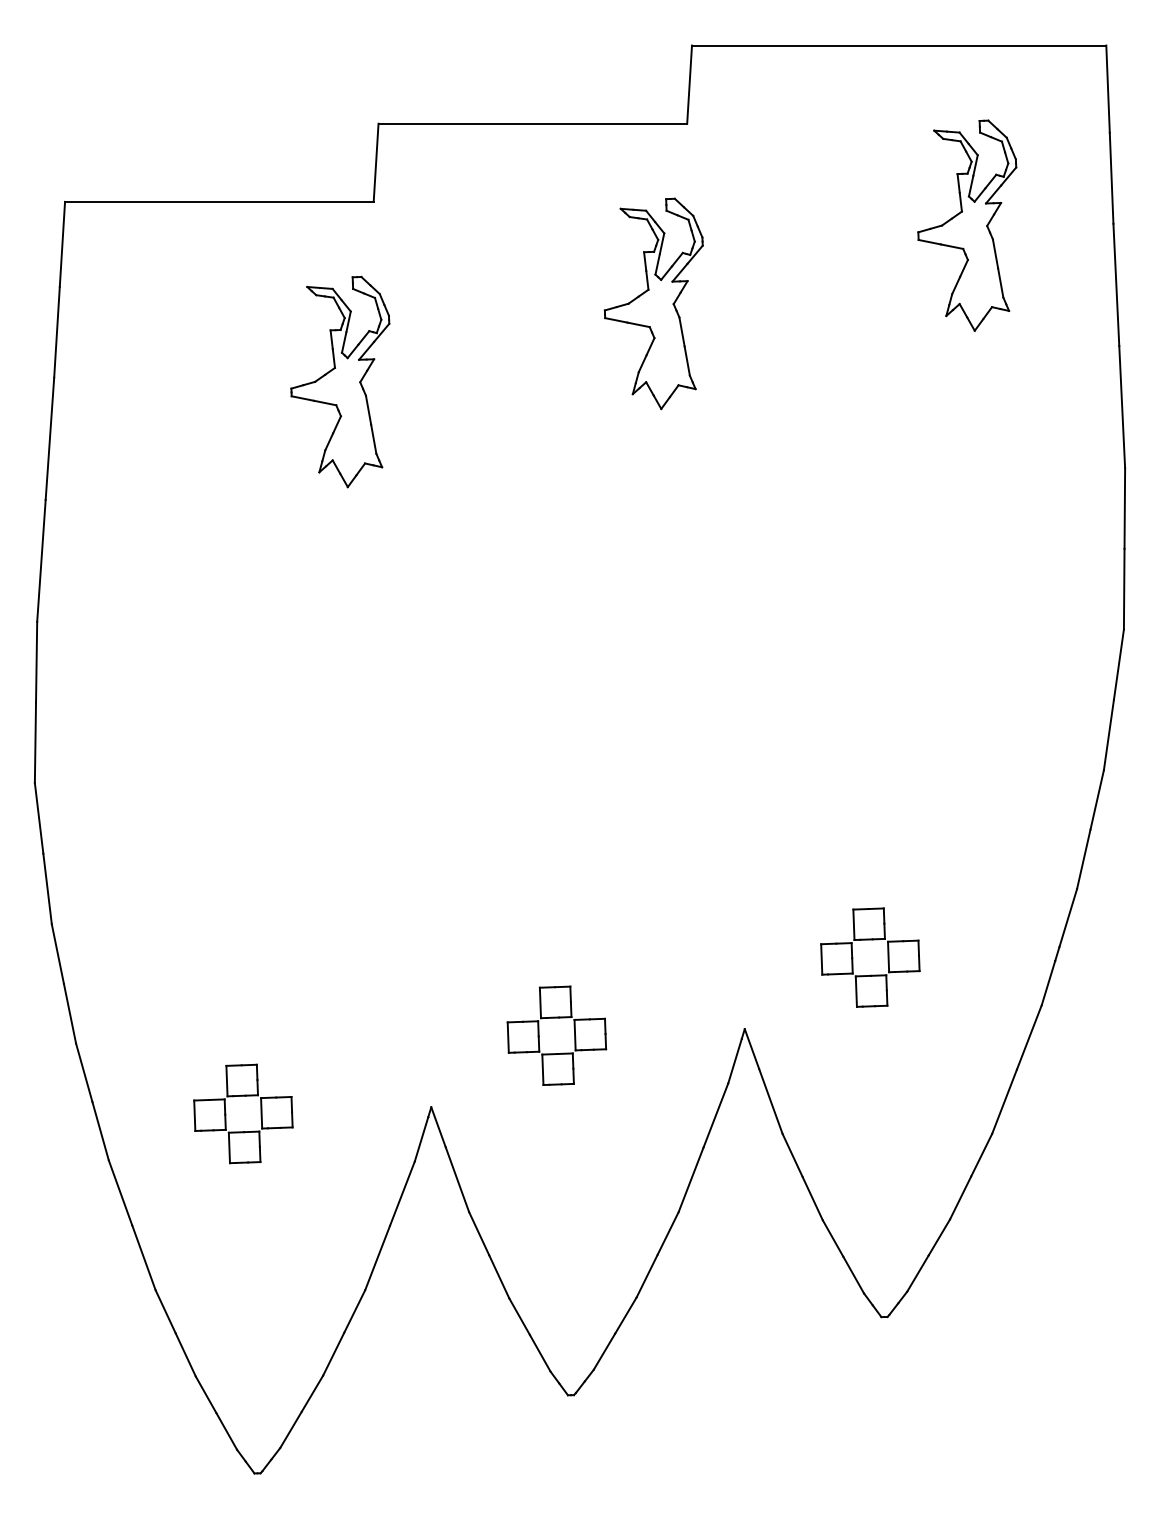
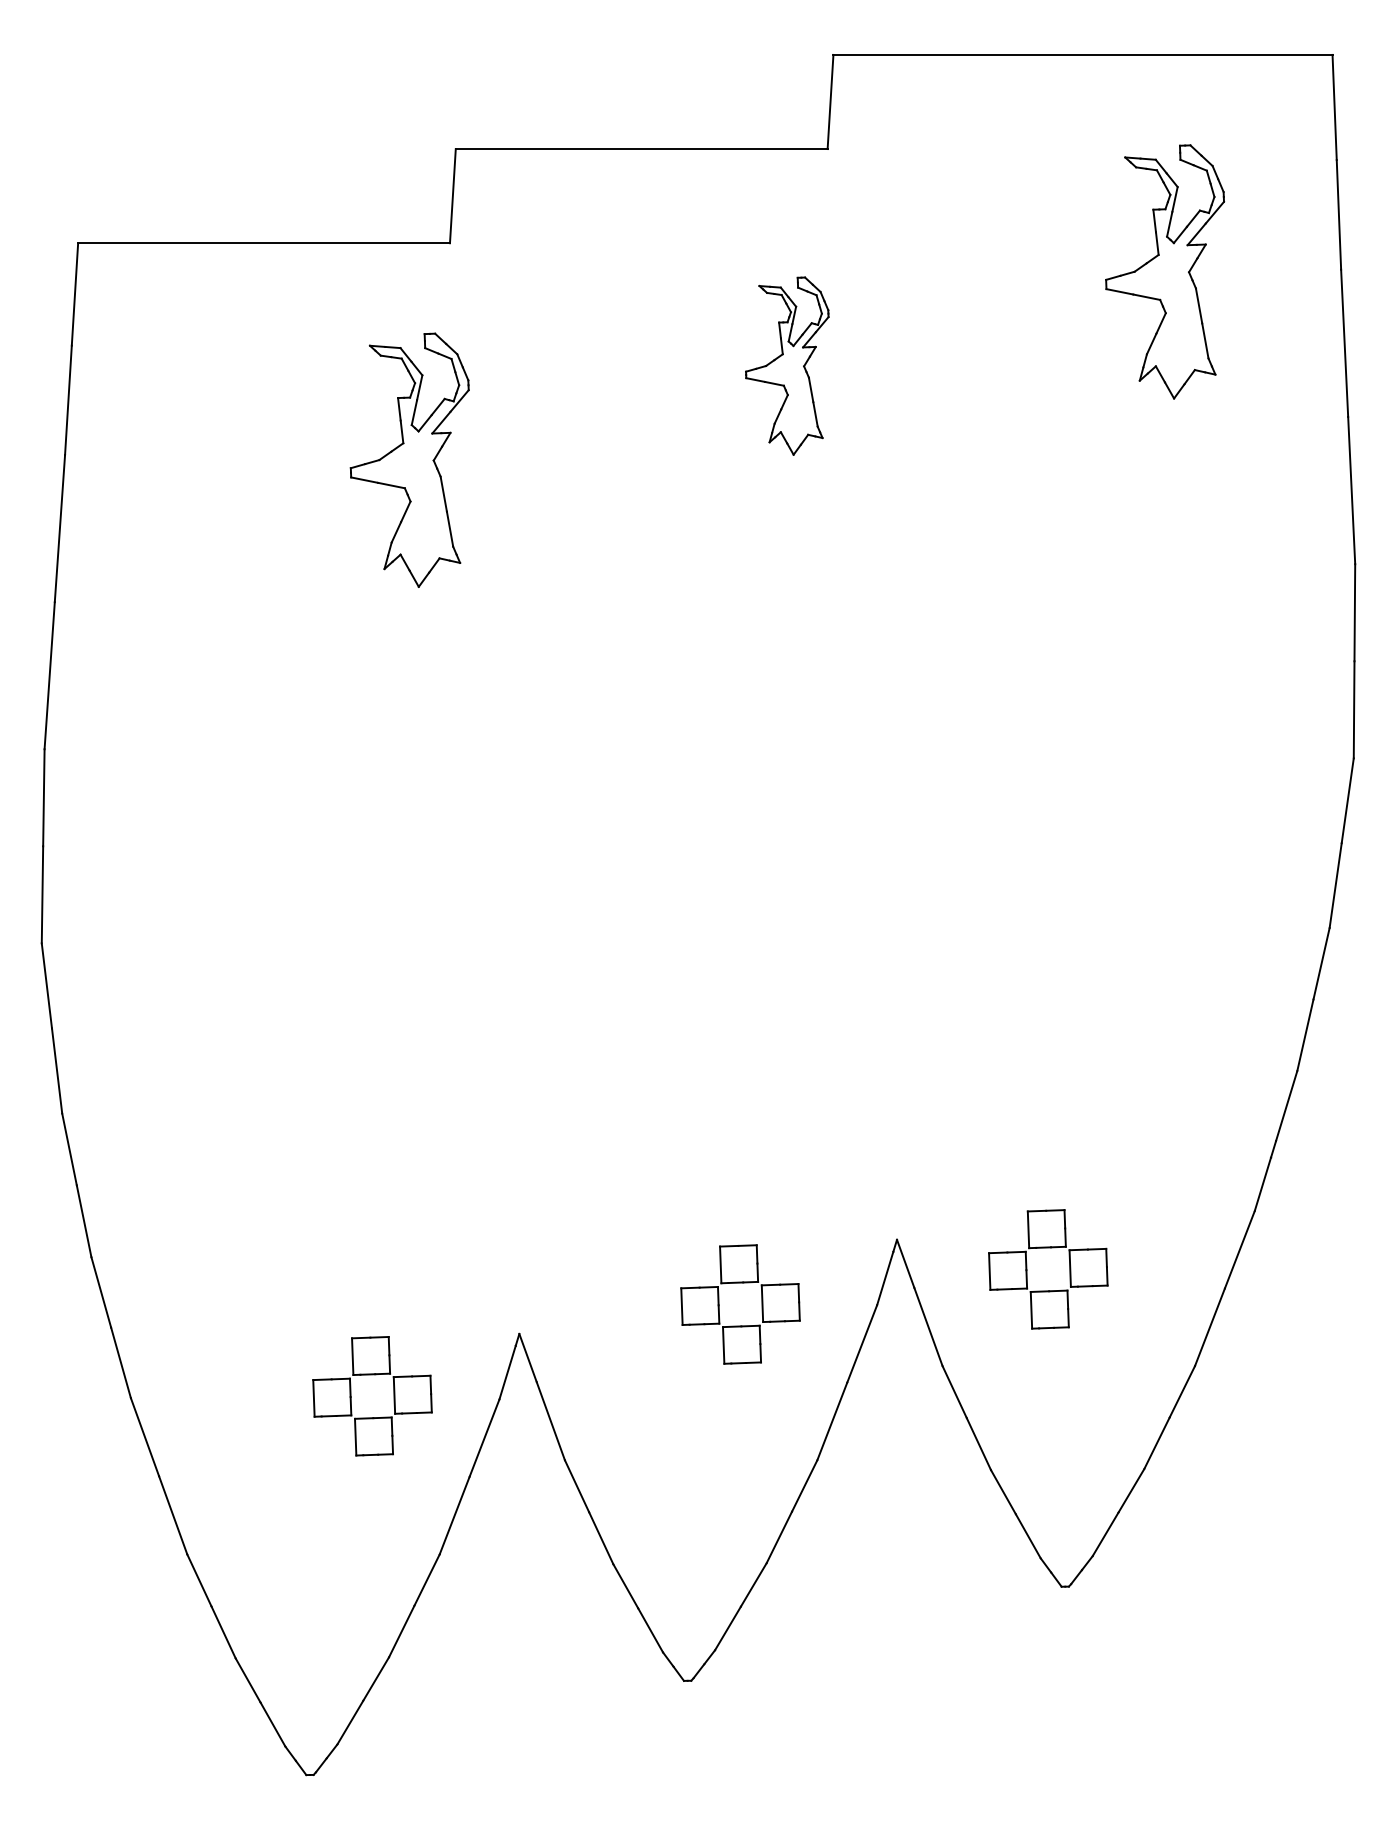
part: (653, 303) -> (787, 365), size x0.7
part: (870, 940) -> (1048, 1248), moved
part: (556, 1018) -> (740, 1283), moved
part: (243, 1096) -> (372, 1375), moved

